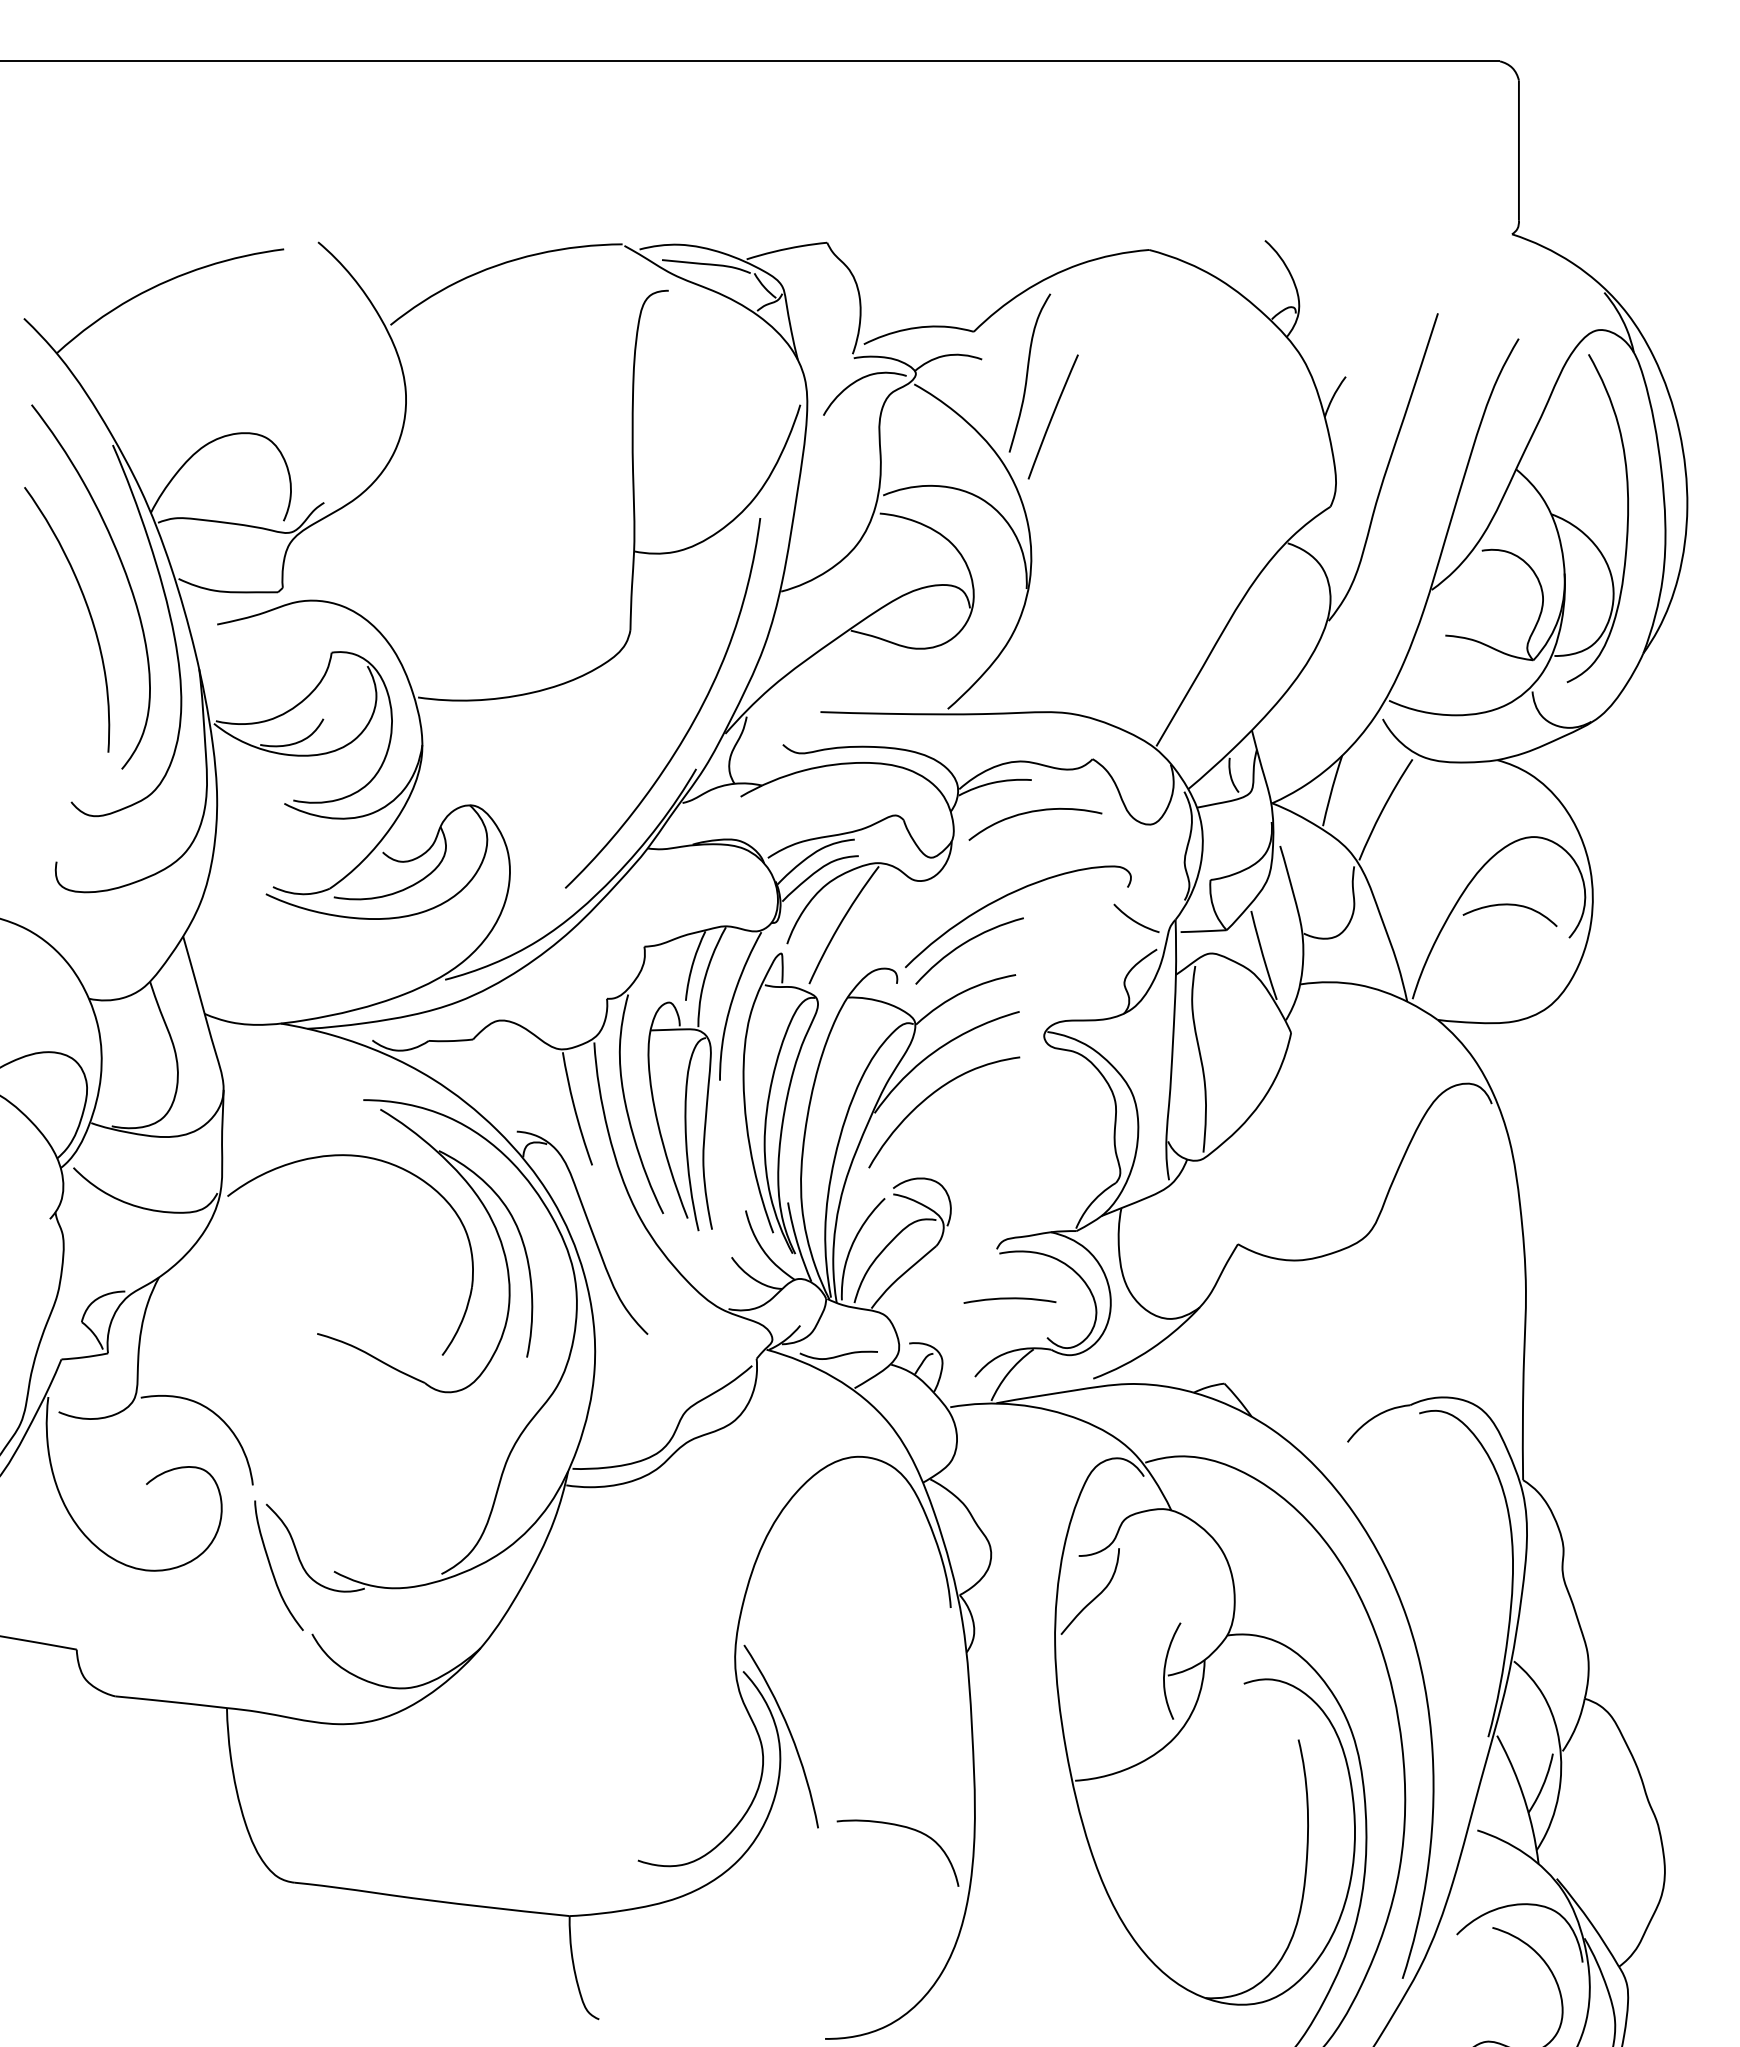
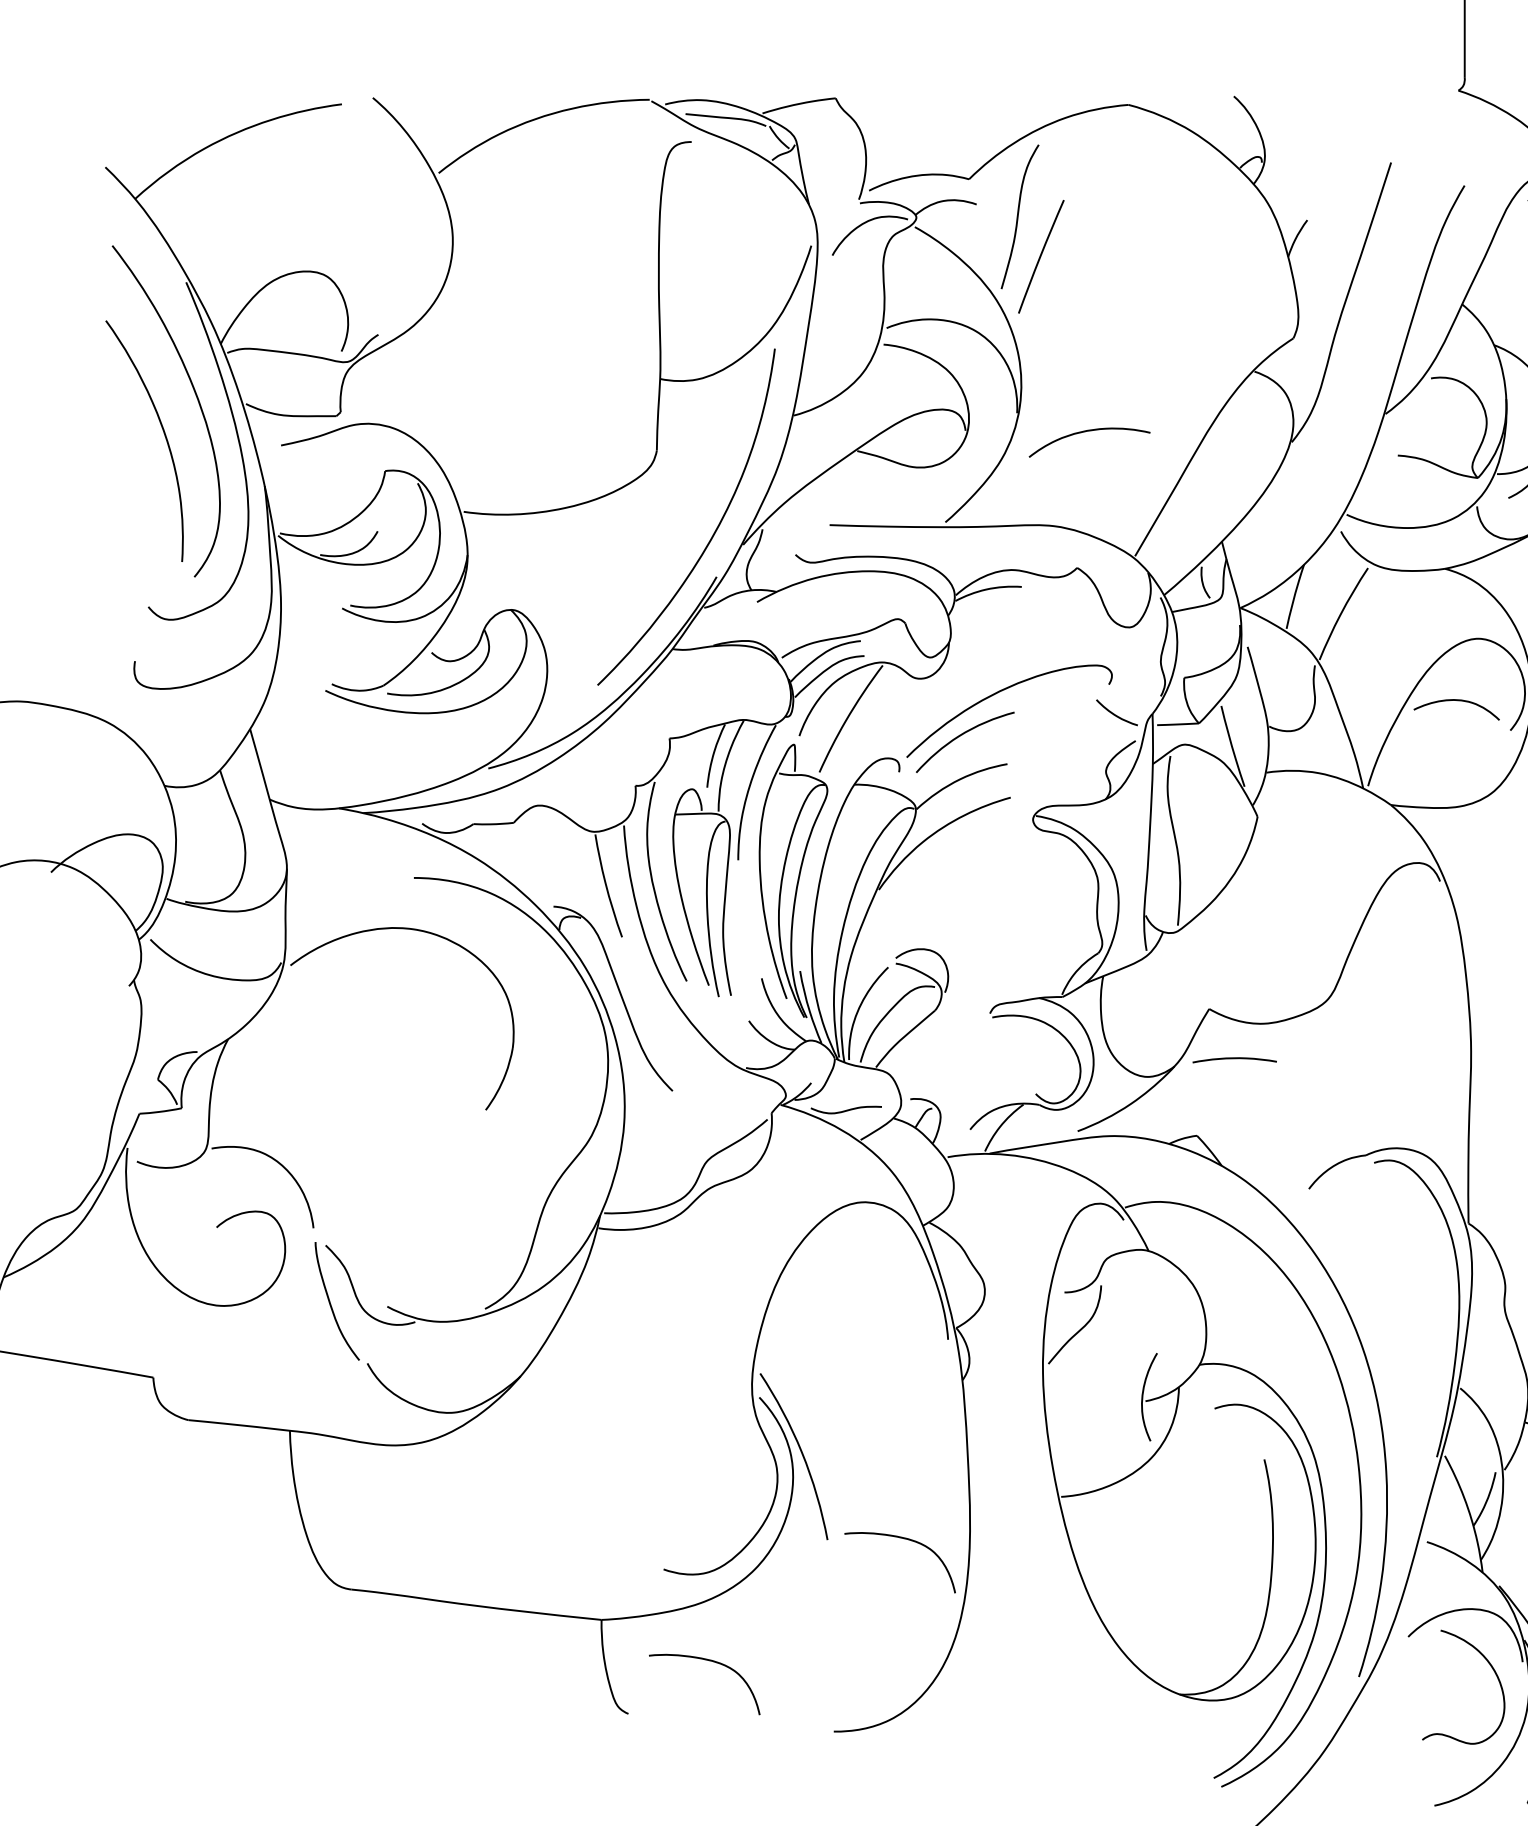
curve: (1034, 812) -> (1088, 431), moved
curve: (933, 1094) -> (932, 872), removed
part: (486, 1212) -> (525, 980), removed
curve: (1009, 1299) -> (1234, 1059), moved
curve: (687, 1961) -> (708, 1661), added

